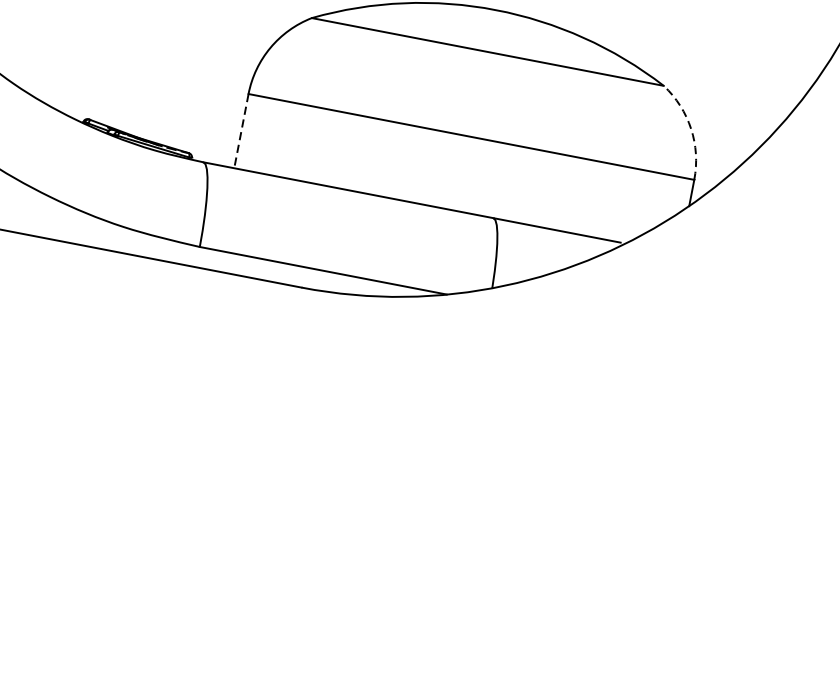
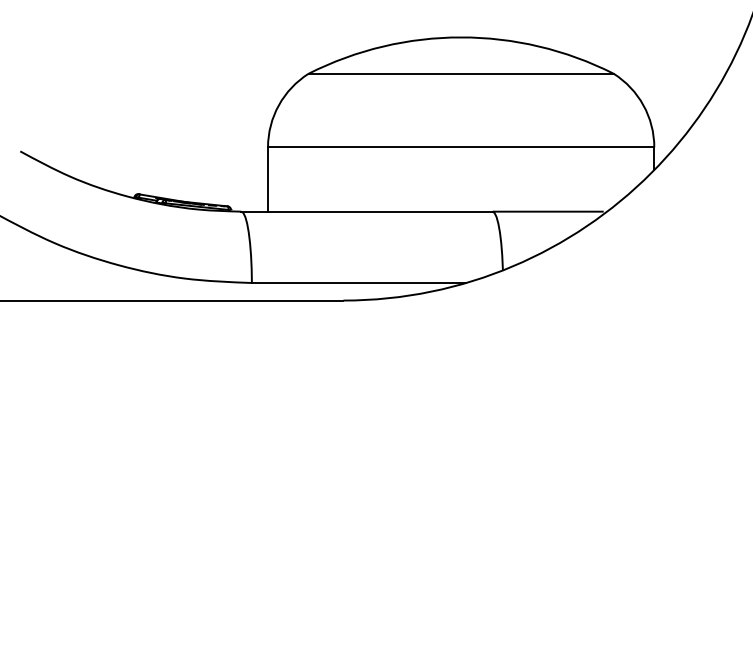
arc: (691, 129) -> (643, 105), dashed -> solid
line: (241, 132) -> (268, 180), dashed -> solid

